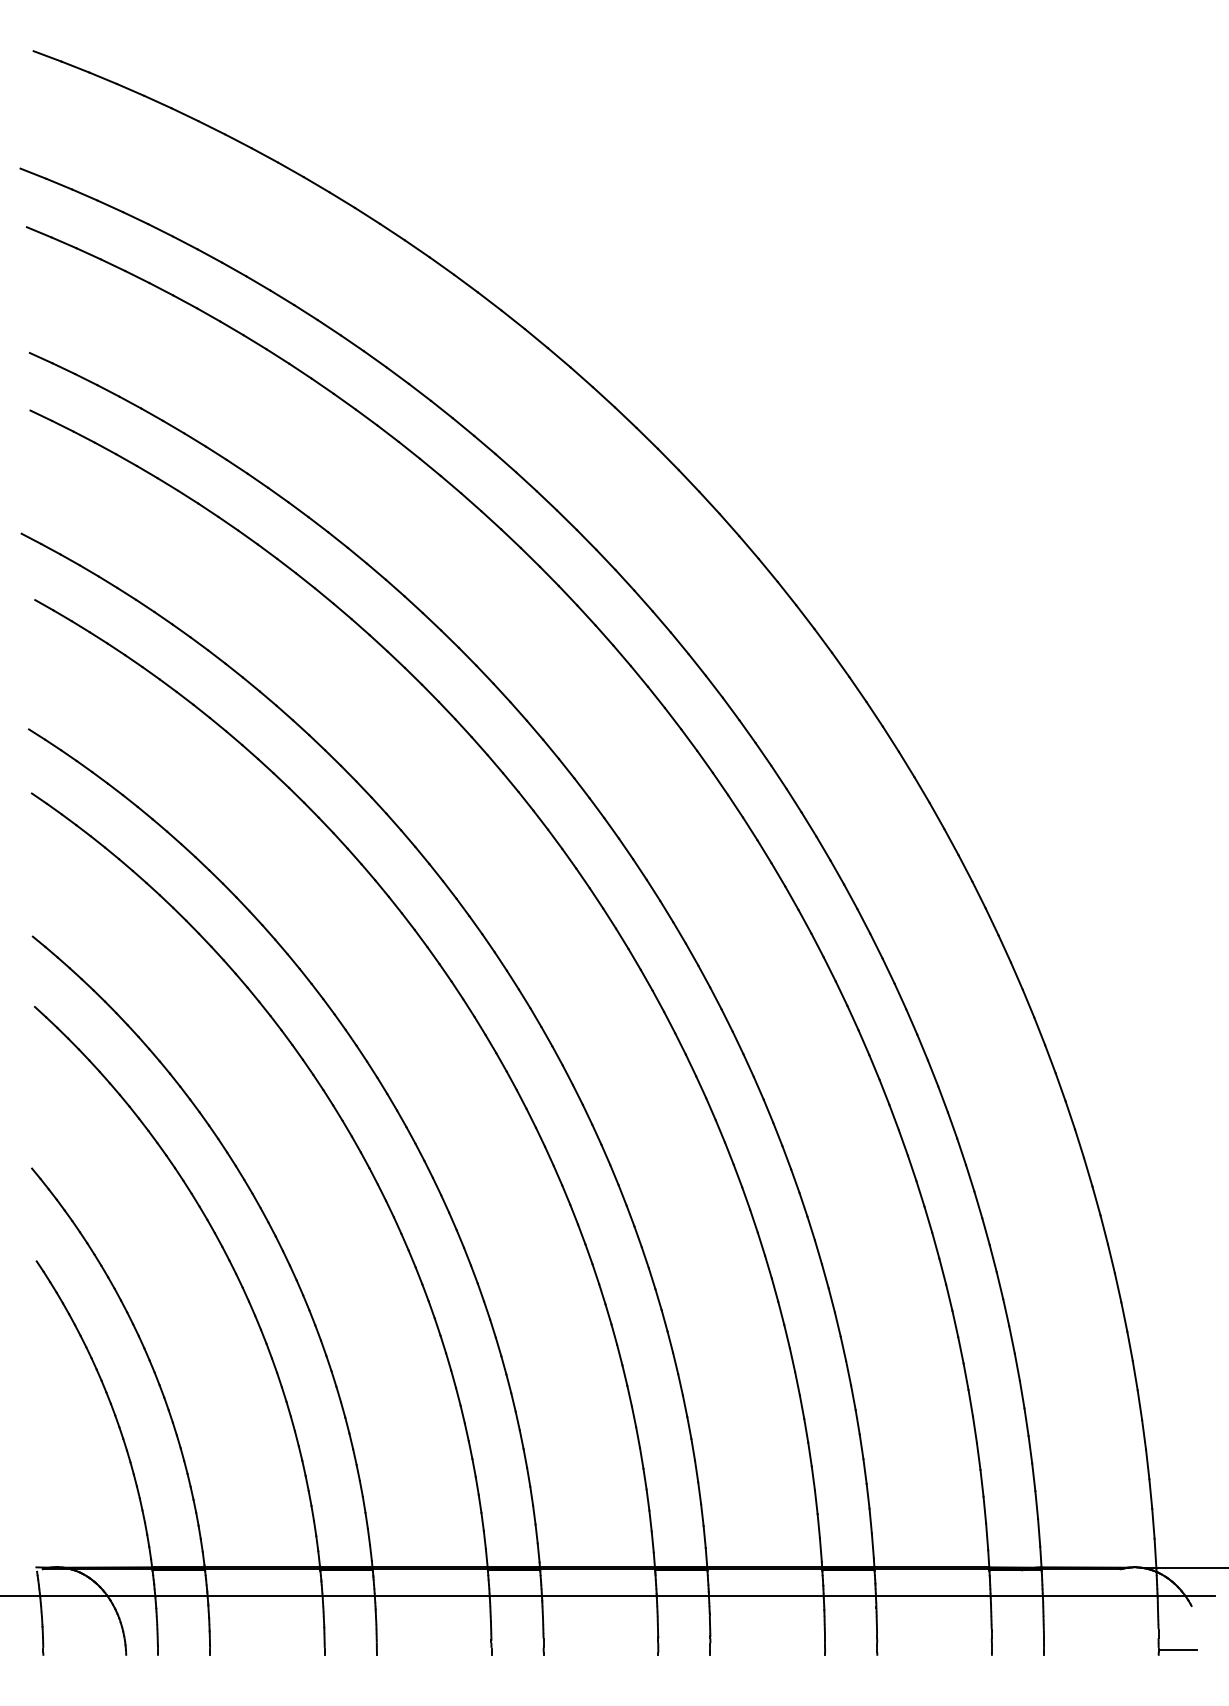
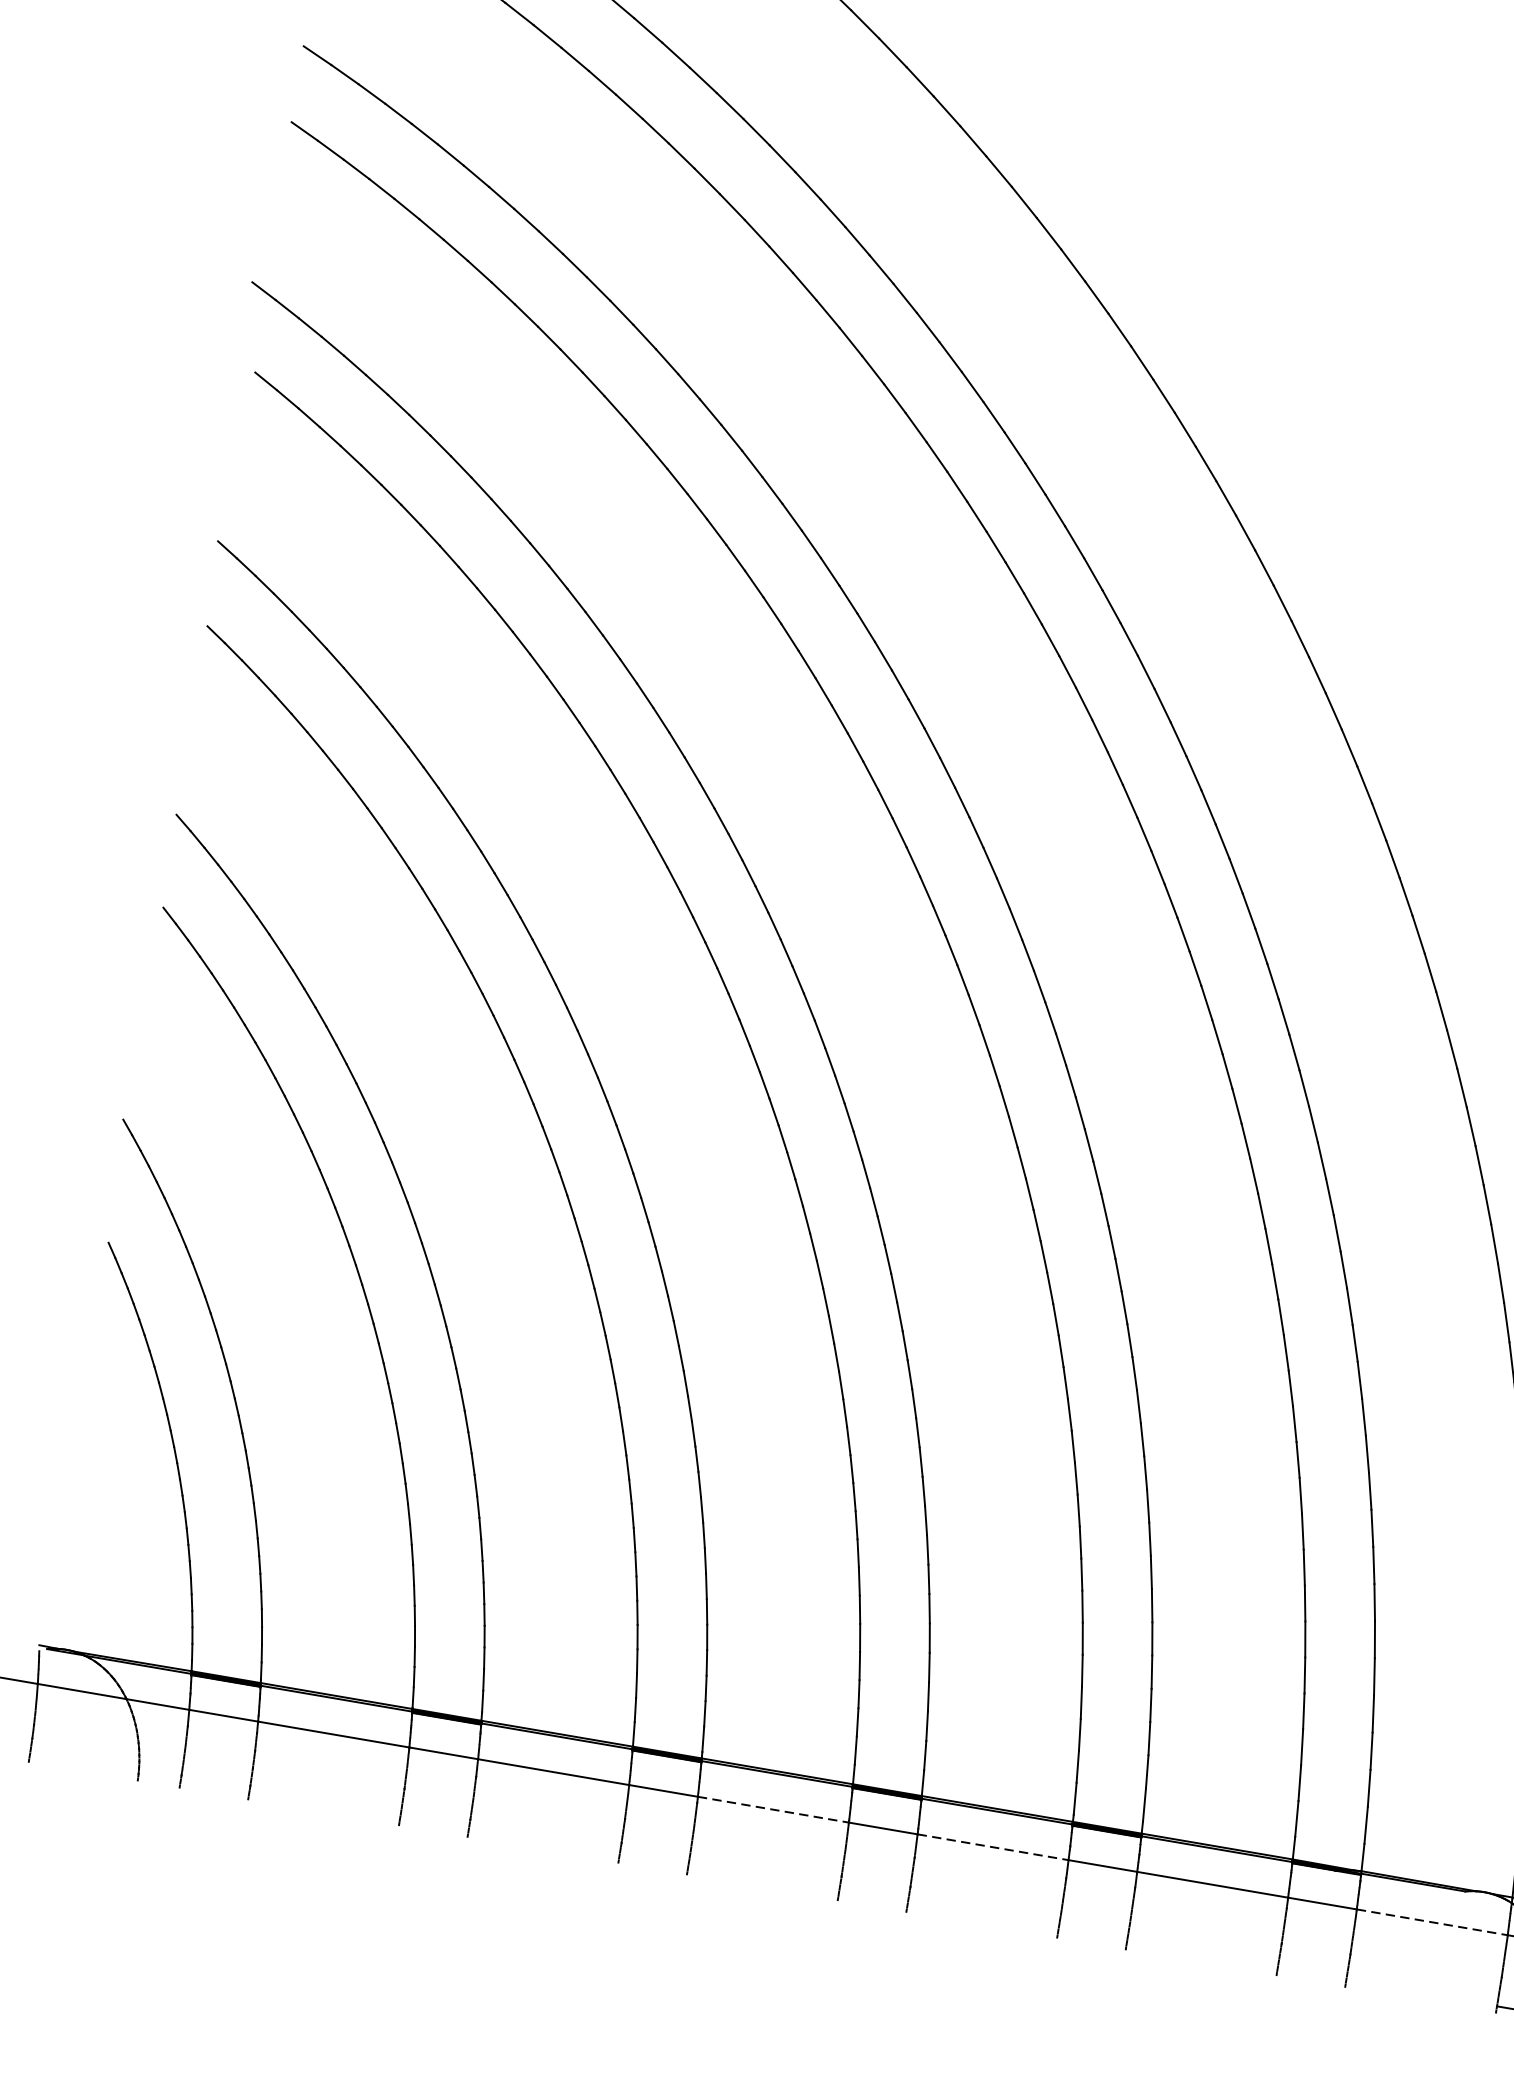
line: (599, 1596) -> (773, 1810), solid -> dashed
line: (766, 1596) -> (993, 1847), solid -> dashed
line: (1100, 1596) -> (1432, 1922), solid -> dashed

